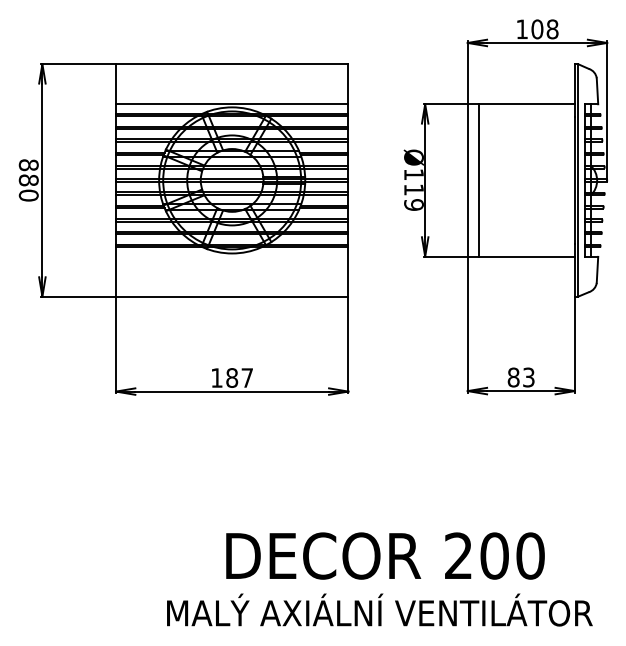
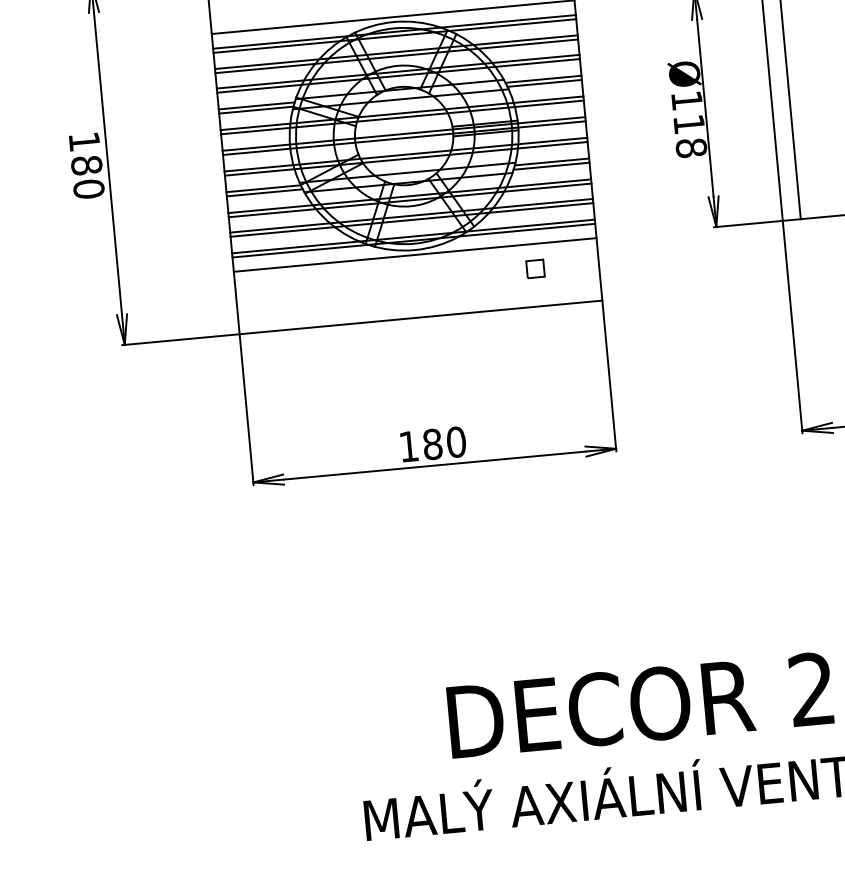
text: (28, 165) -> (84, 142), 880 -> 180
text: (413, 204) -> (690, 147), Ø119 -> Ø118
line: (231, 256) -> (414, 254), added
part: (307, 272) -> (535, 268), added
text: (247, 377) -> (456, 441), 187 -> 180

